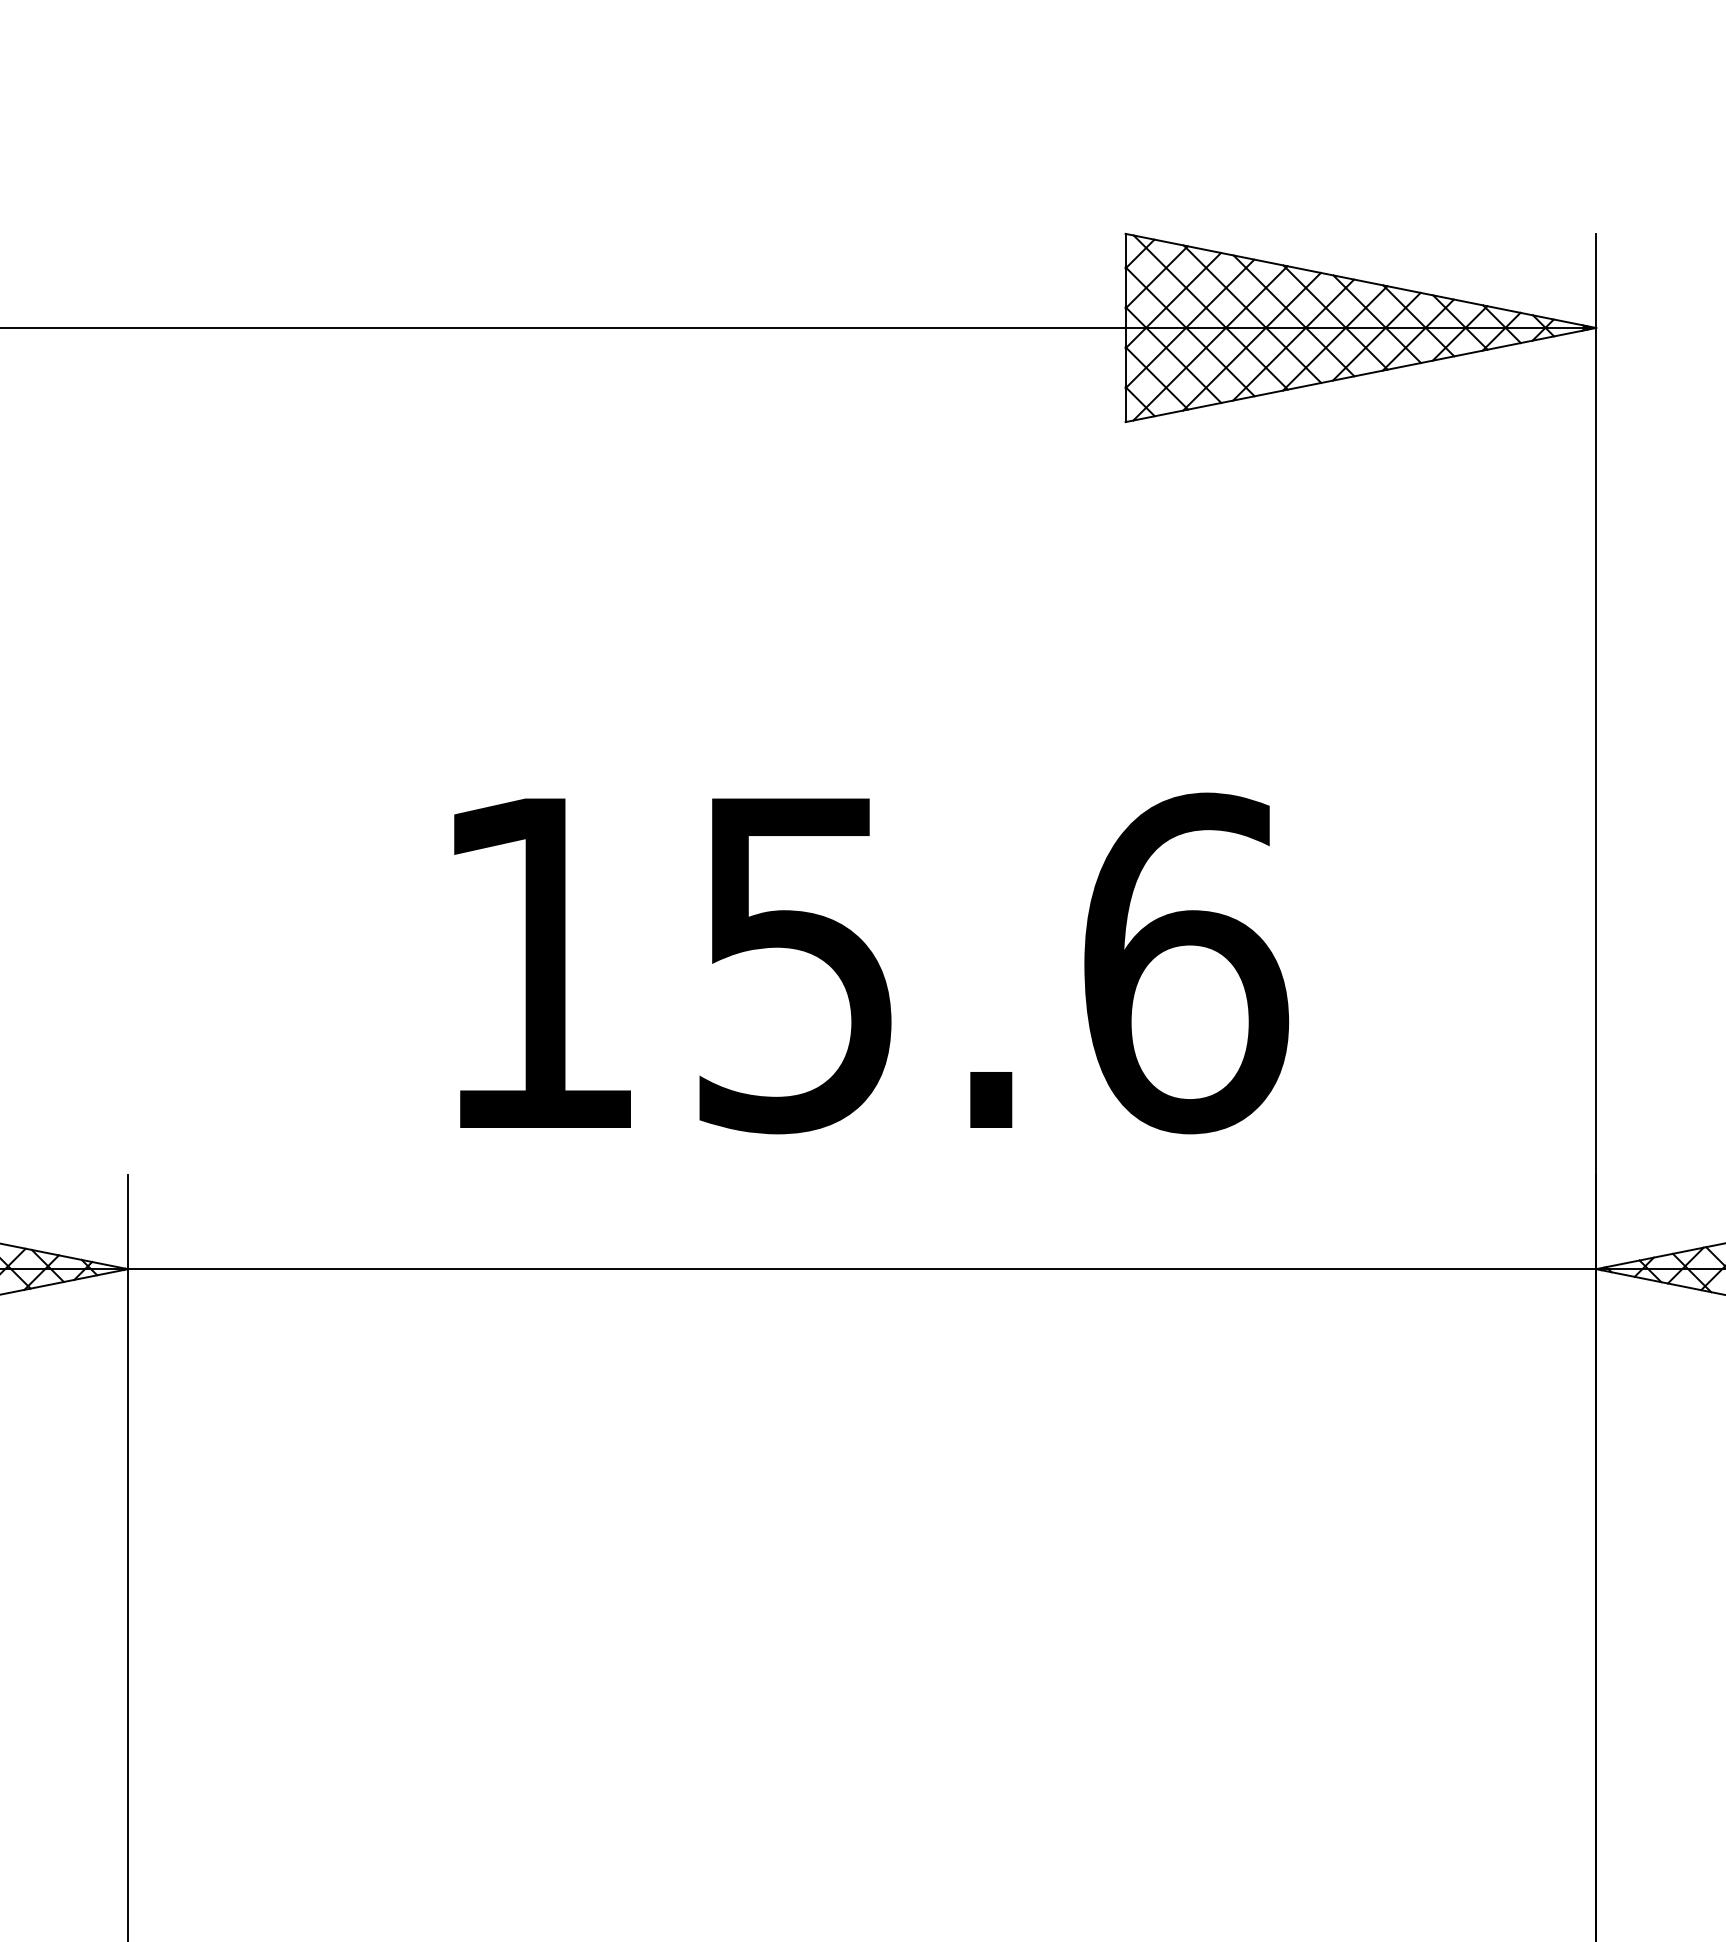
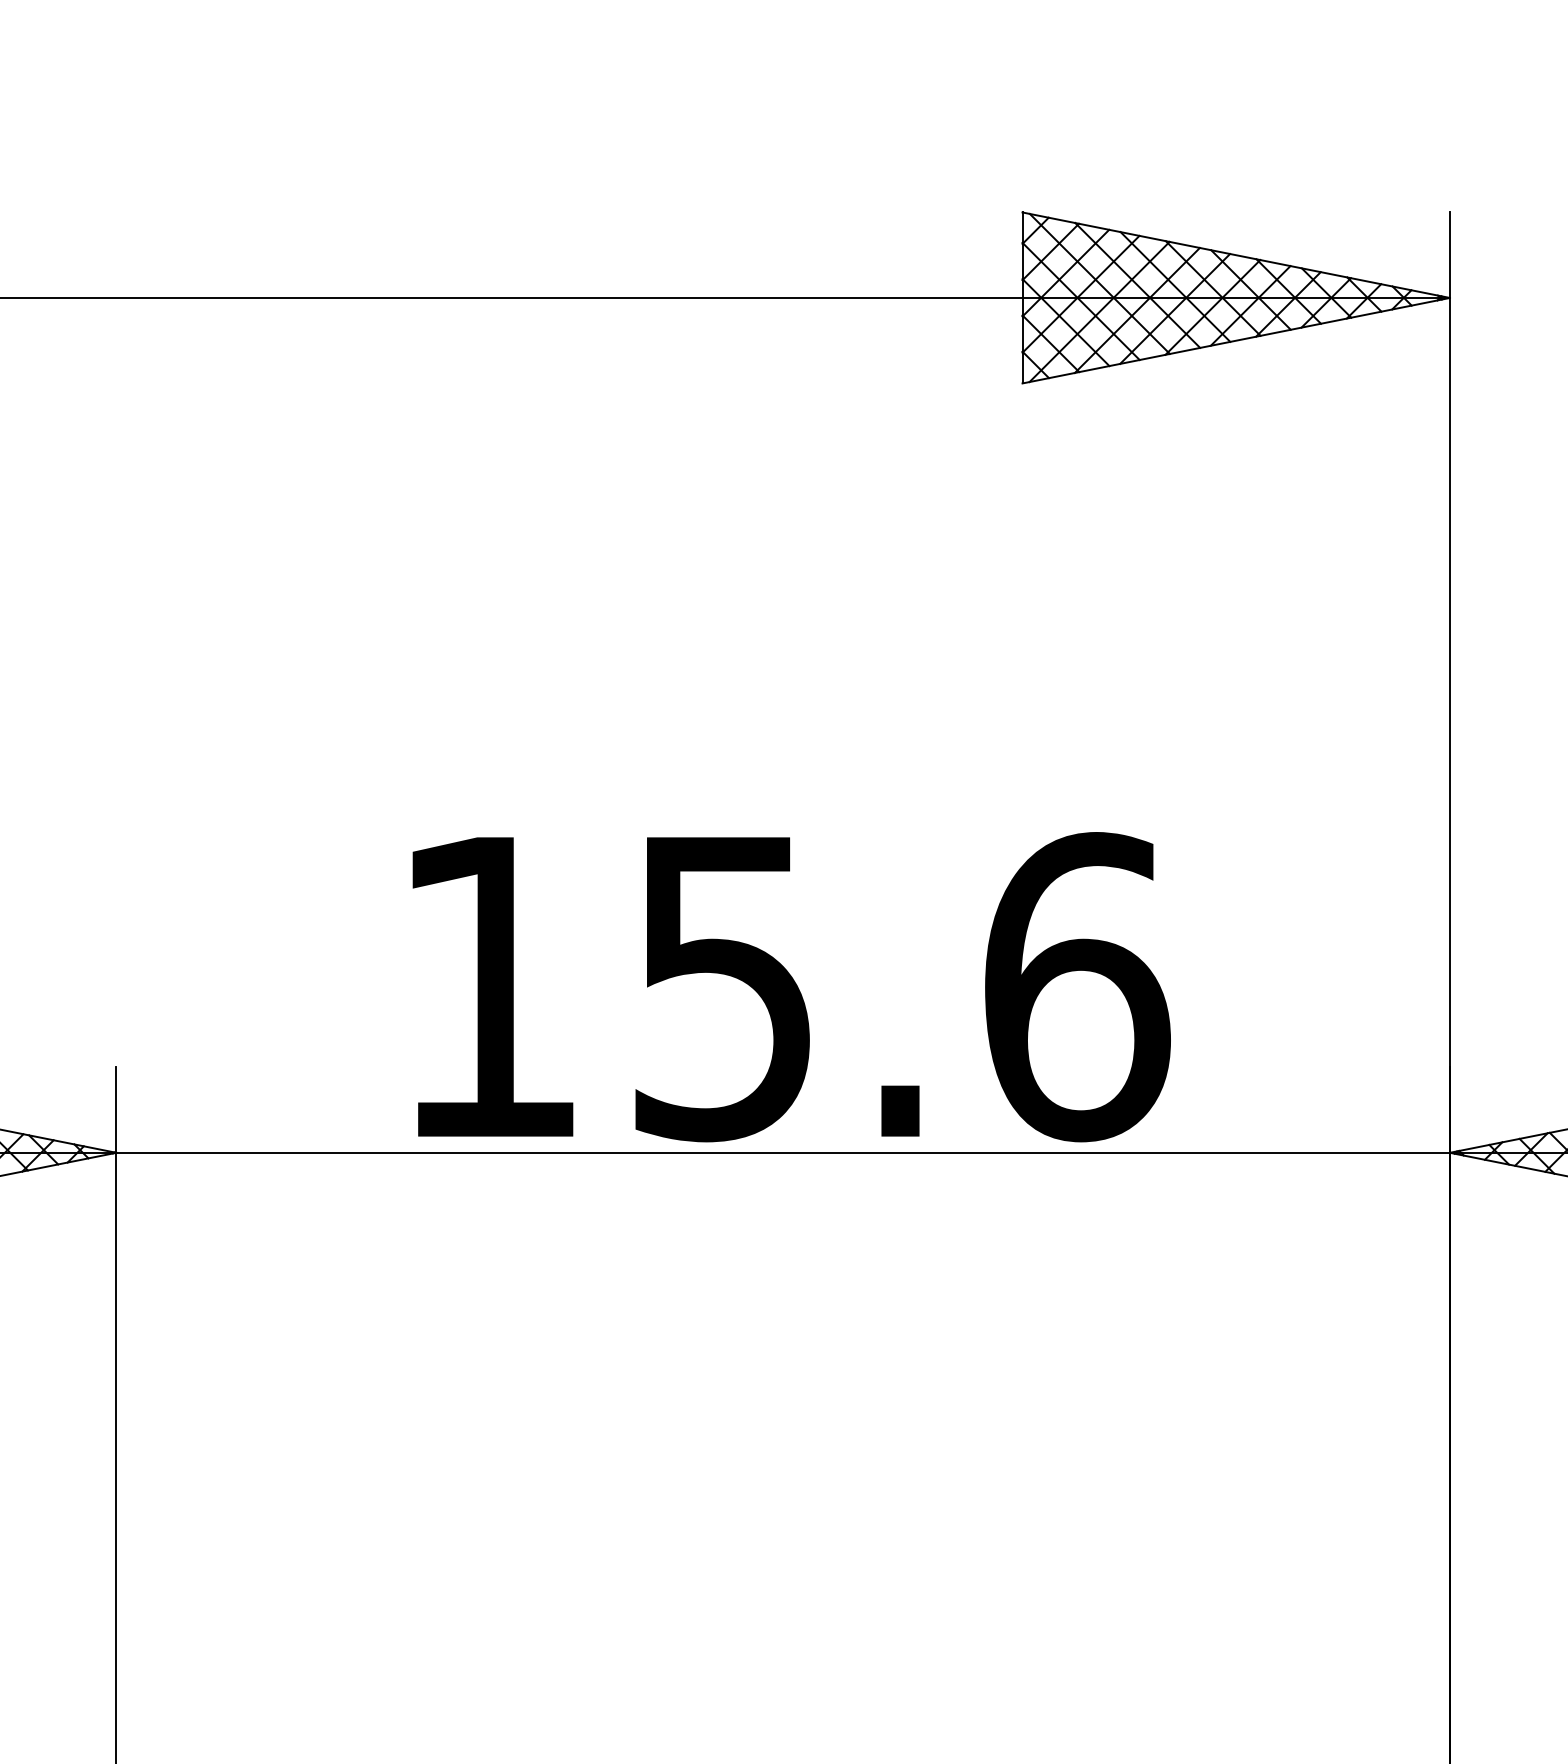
text: (871, 963) -> (791, 987), moved

